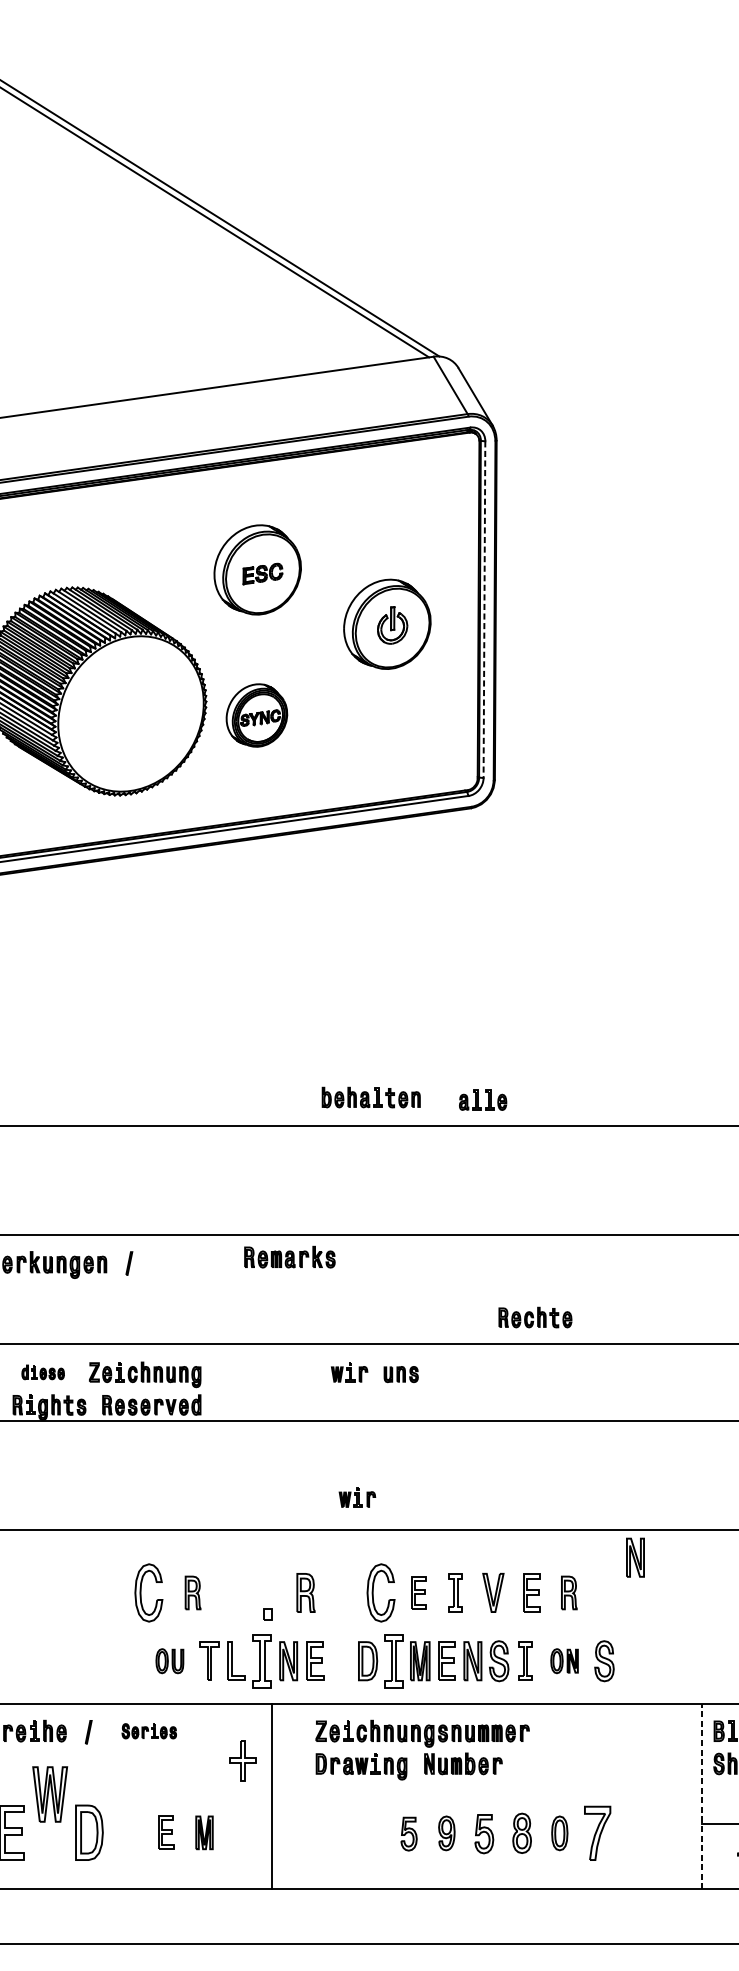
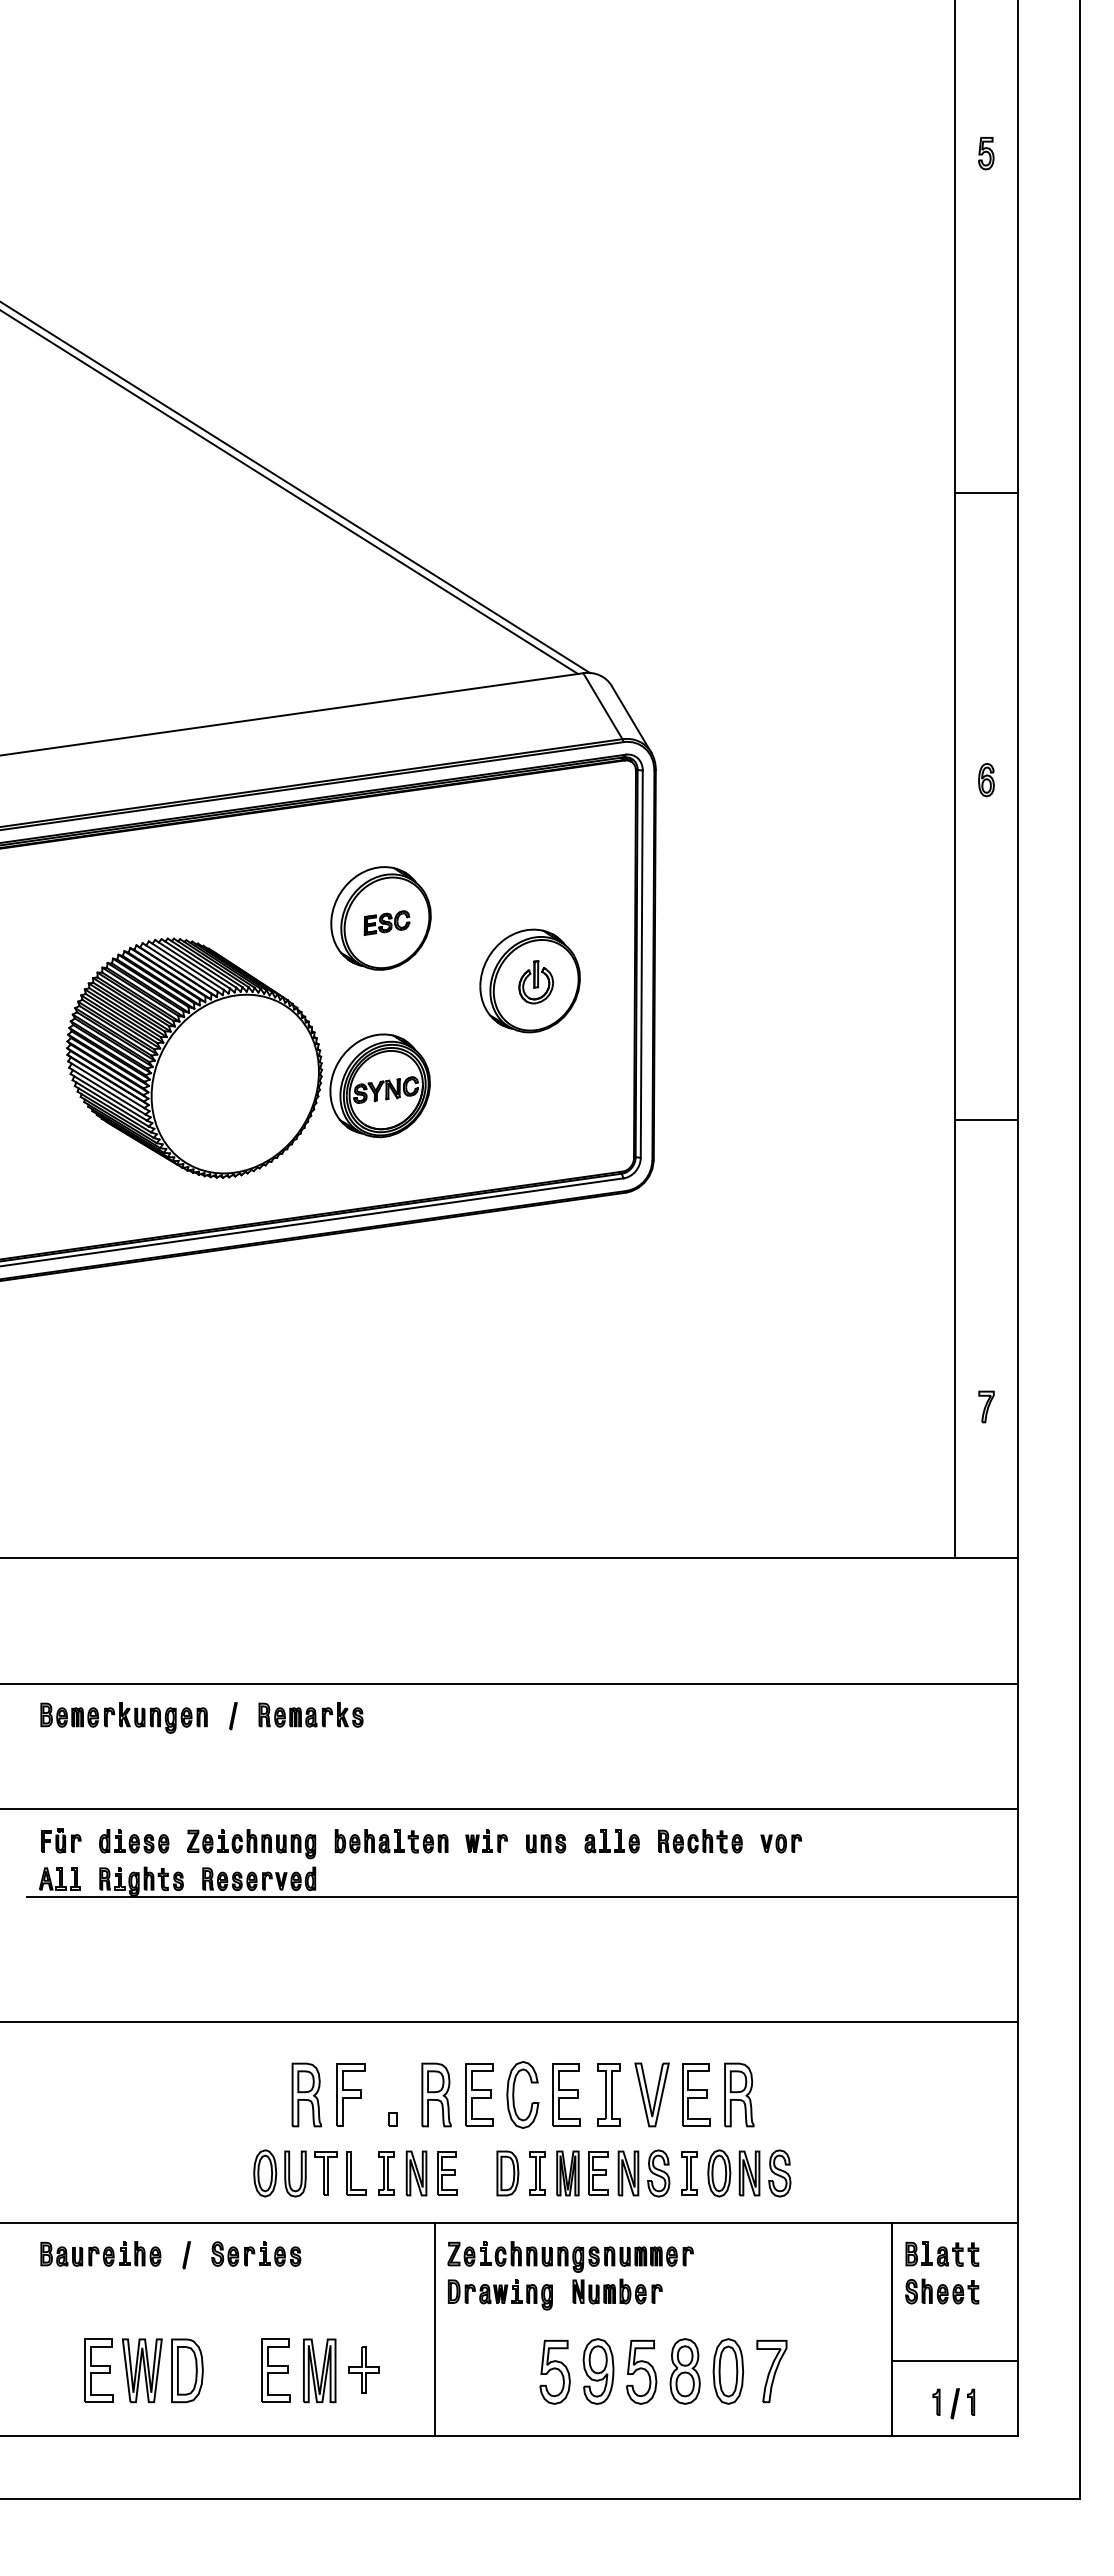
line: (484, 609) -> (641, 964), dashed -> solid
part: (256, 715) -> (379, 1085), size x1.43
part: (371, 1097) -> (391, 1841), moved
part: (482, 1100) -> (611, 1841), moved
part: (289, 1256) -> (310, 1714), moved
part: (535, 1317) -> (700, 1841), moved
part: (43, 1372) -> (134, 1841), size x1.43
part: (605, 1374) -> (781, 1843), added
part: (357, 1496) -> (495, 1984), removed
part: (635, 1557) -> (815, 2054), removed
part: (141, 1592) -> (247, 2094), removed
part: (192, 1592) -> (306, 2094), size x1.67
part: (231, 1592) -> (350, 2094), added
part: (305, 1592) -> (436, 2094), size x1.43
part: (343, 1592) -> (479, 2094), added
part: (419, 1592) -> (566, 2094), size x1.67
part: (455, 1592) -> (608, 2094), size x1.43
part: (492, 1592) -> (651, 2094), size x1.43
part: (532, 1592) -> (696, 2094), size x1.43
part: (569, 1592) -> (739, 2094), size x1.67
part: (169, 1661) -> (279, 2173), size x1.67
part: (262, 1661) -> (386, 2173), size x0.71
part: (393, 1661) -> (537, 2173), size x0.71
part: (564, 1661) -> (733, 2173), size x1.67
part: (149, 1730) -> (256, 2253), size x1.43
part: (242, 1760) -> (363, 2369), moved
part: (50, 1794) -> (142, 2370), moved
line: (272, 1796) -> (434, 2329), moved
line: (702, 1796) -> (892, 2329), dashed -> solid
part: (165, 1832) -> (275, 2370), size x1.67
part: (204, 1832) -> (319, 2370), size x1.67
part: (446, 1833) -> (598, 2371), size x1.67
part: (521, 1833) -> (684, 2371), size x1.43
part: (559, 1833) -> (728, 2371), size x1.67
part: (408, 1834) -> (554, 2372), size x1.67
part: (484, 1834) -> (641, 2372), size x1.43

